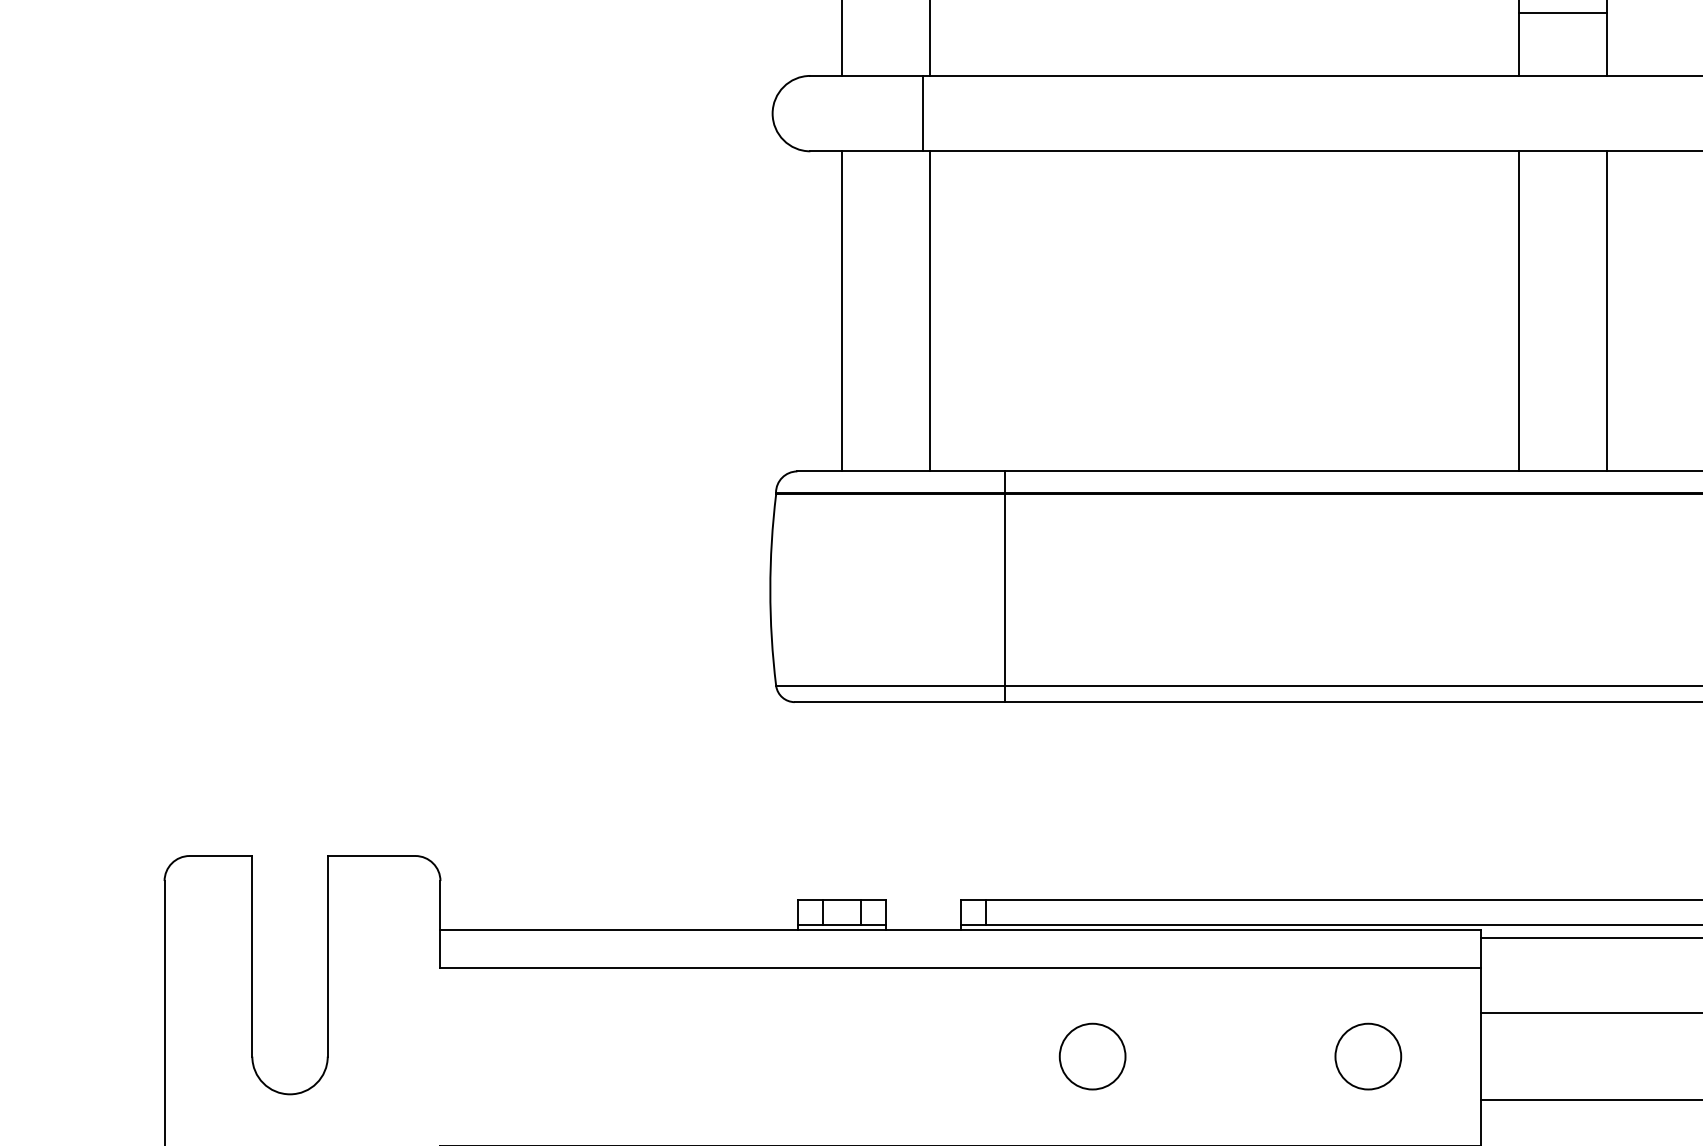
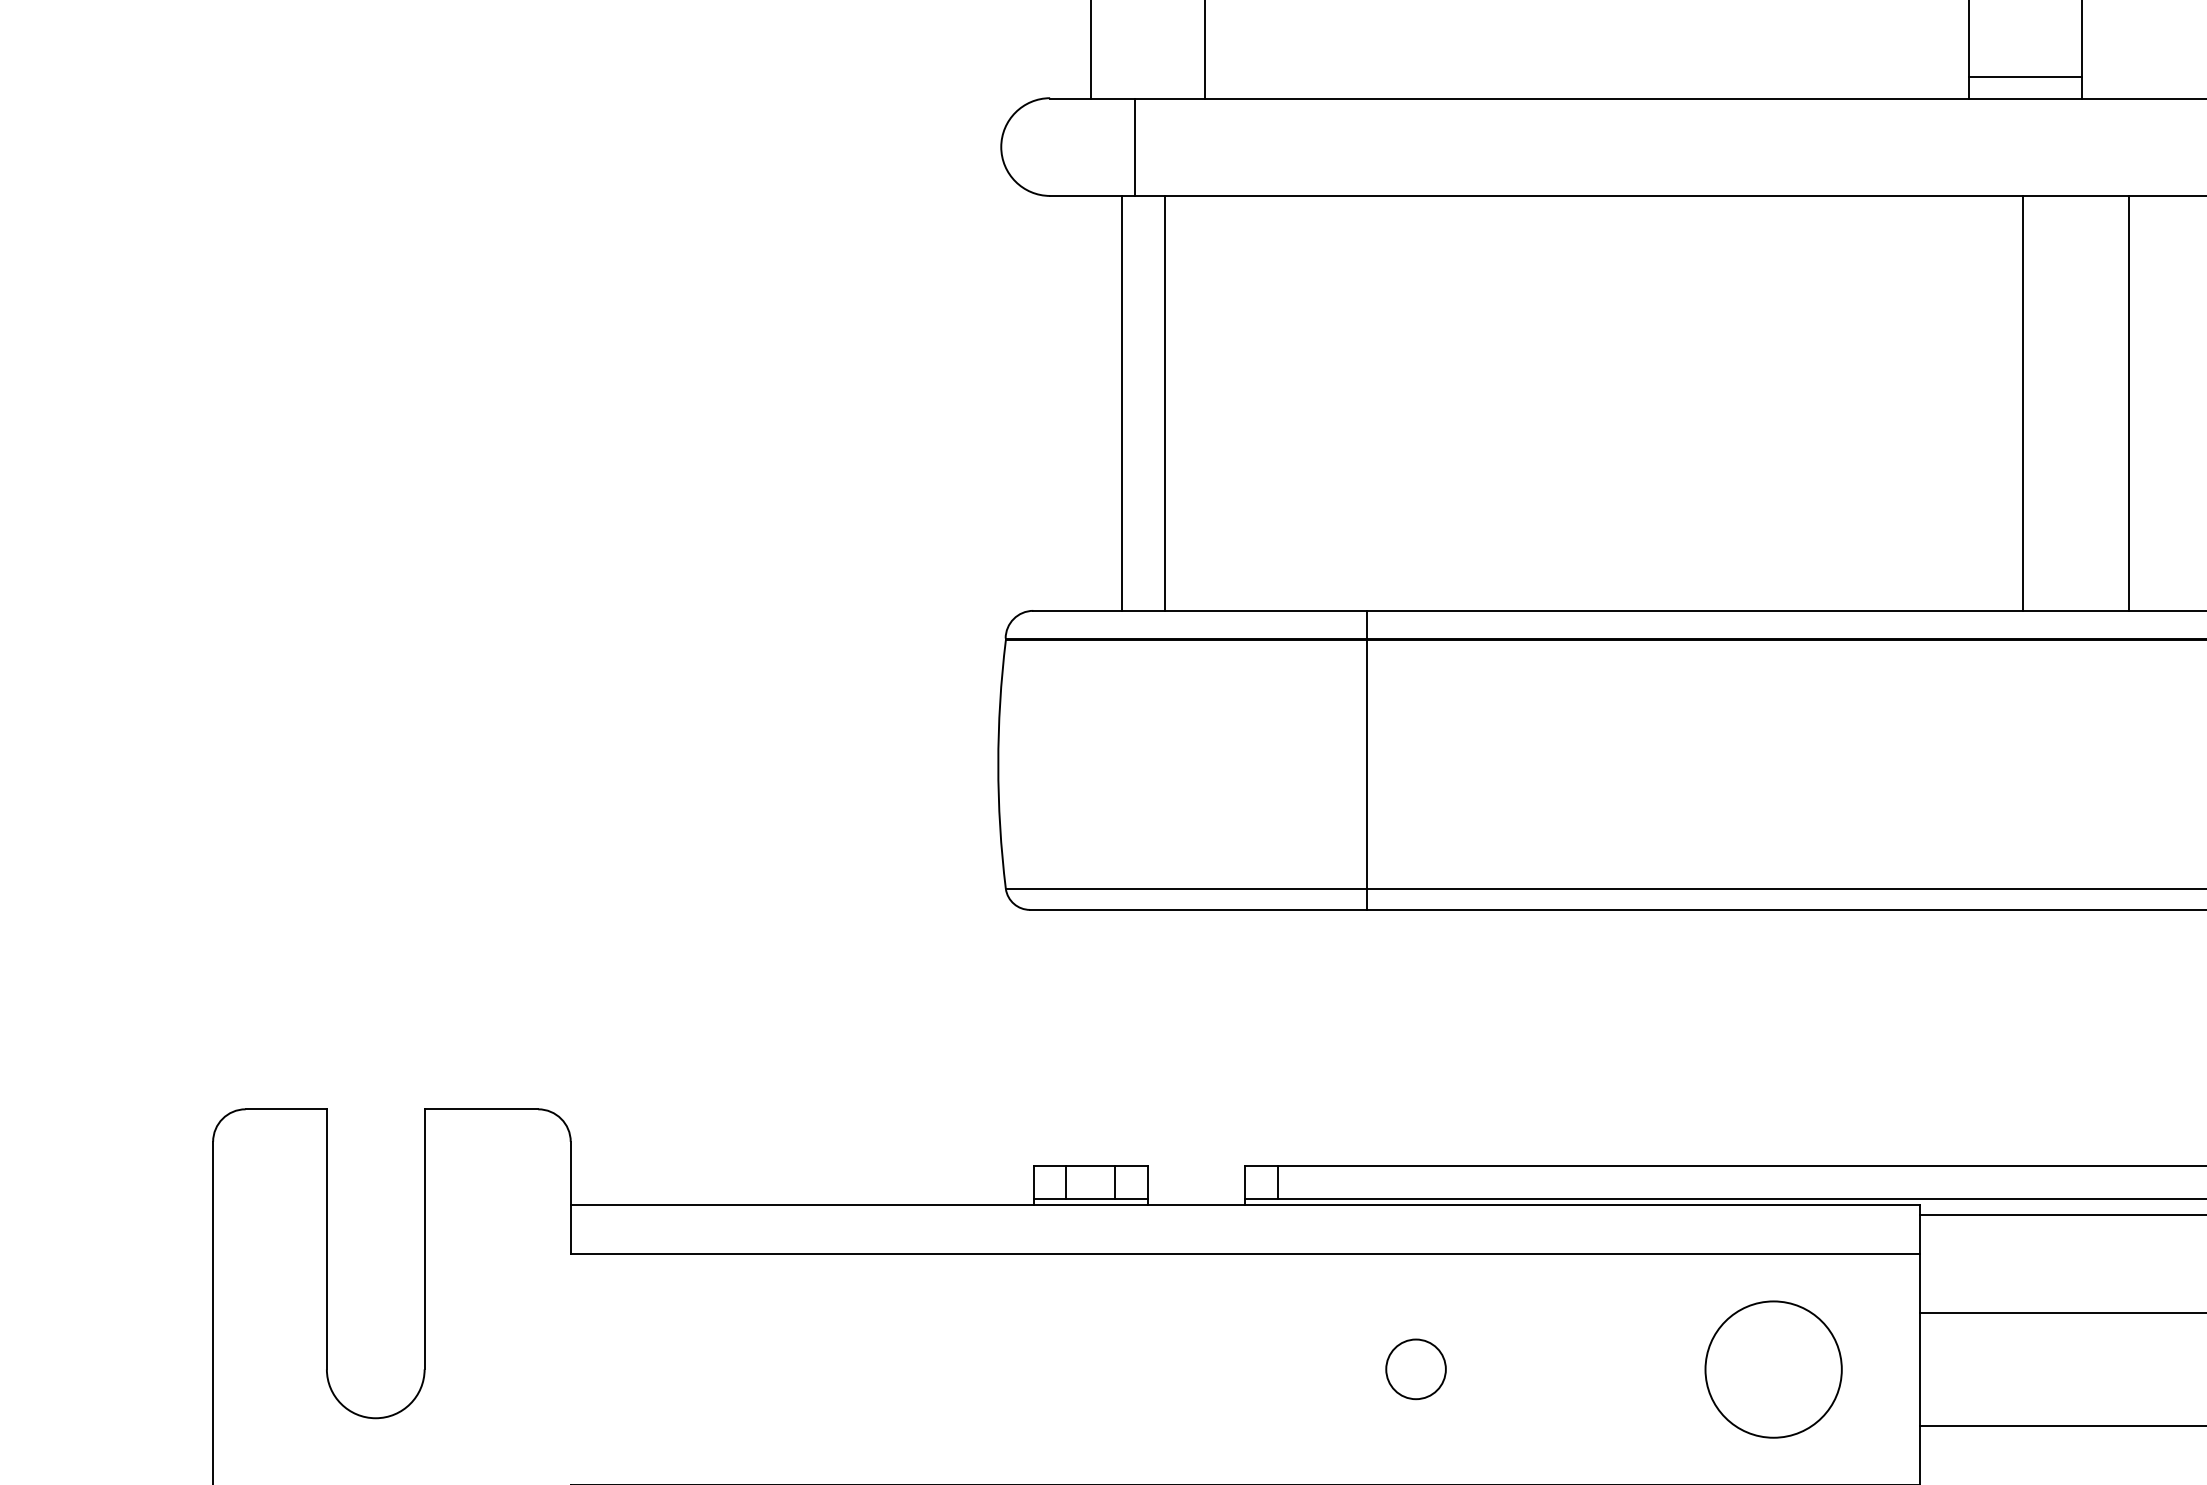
line: (1562, 13) -> (2025, 77), moved
line: (923, 113) -> (1135, 146), moved
line: (841, 310) -> (1164, 402), moved
line: (929, 310) -> (1121, 402), moved
line: (1518, 310) -> (2022, 402), moved
line: (1606, 310) -> (2129, 402), moved
line: (1005, 586) -> (1367, 759), moved
circle: (1092, 1055) -> (1415, 1368), size x0.7
circle: (1367, 1055) -> (1772, 1368), size x1.6

